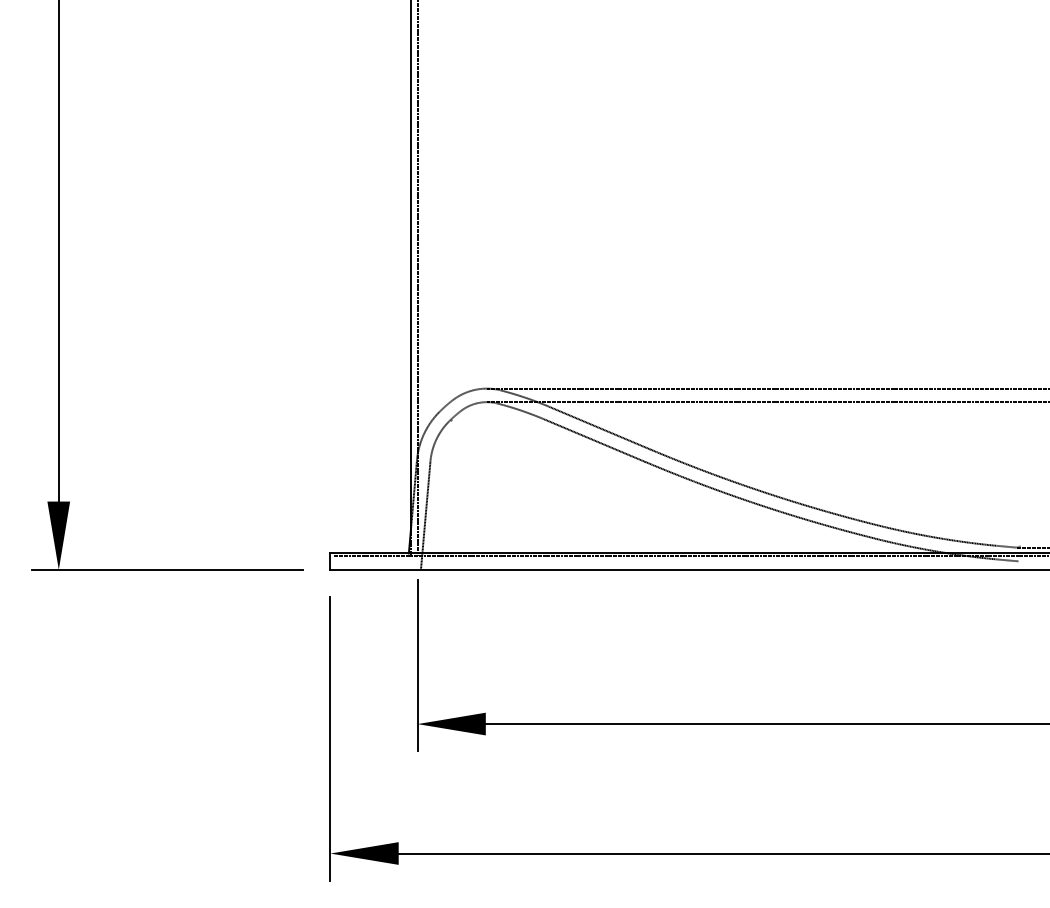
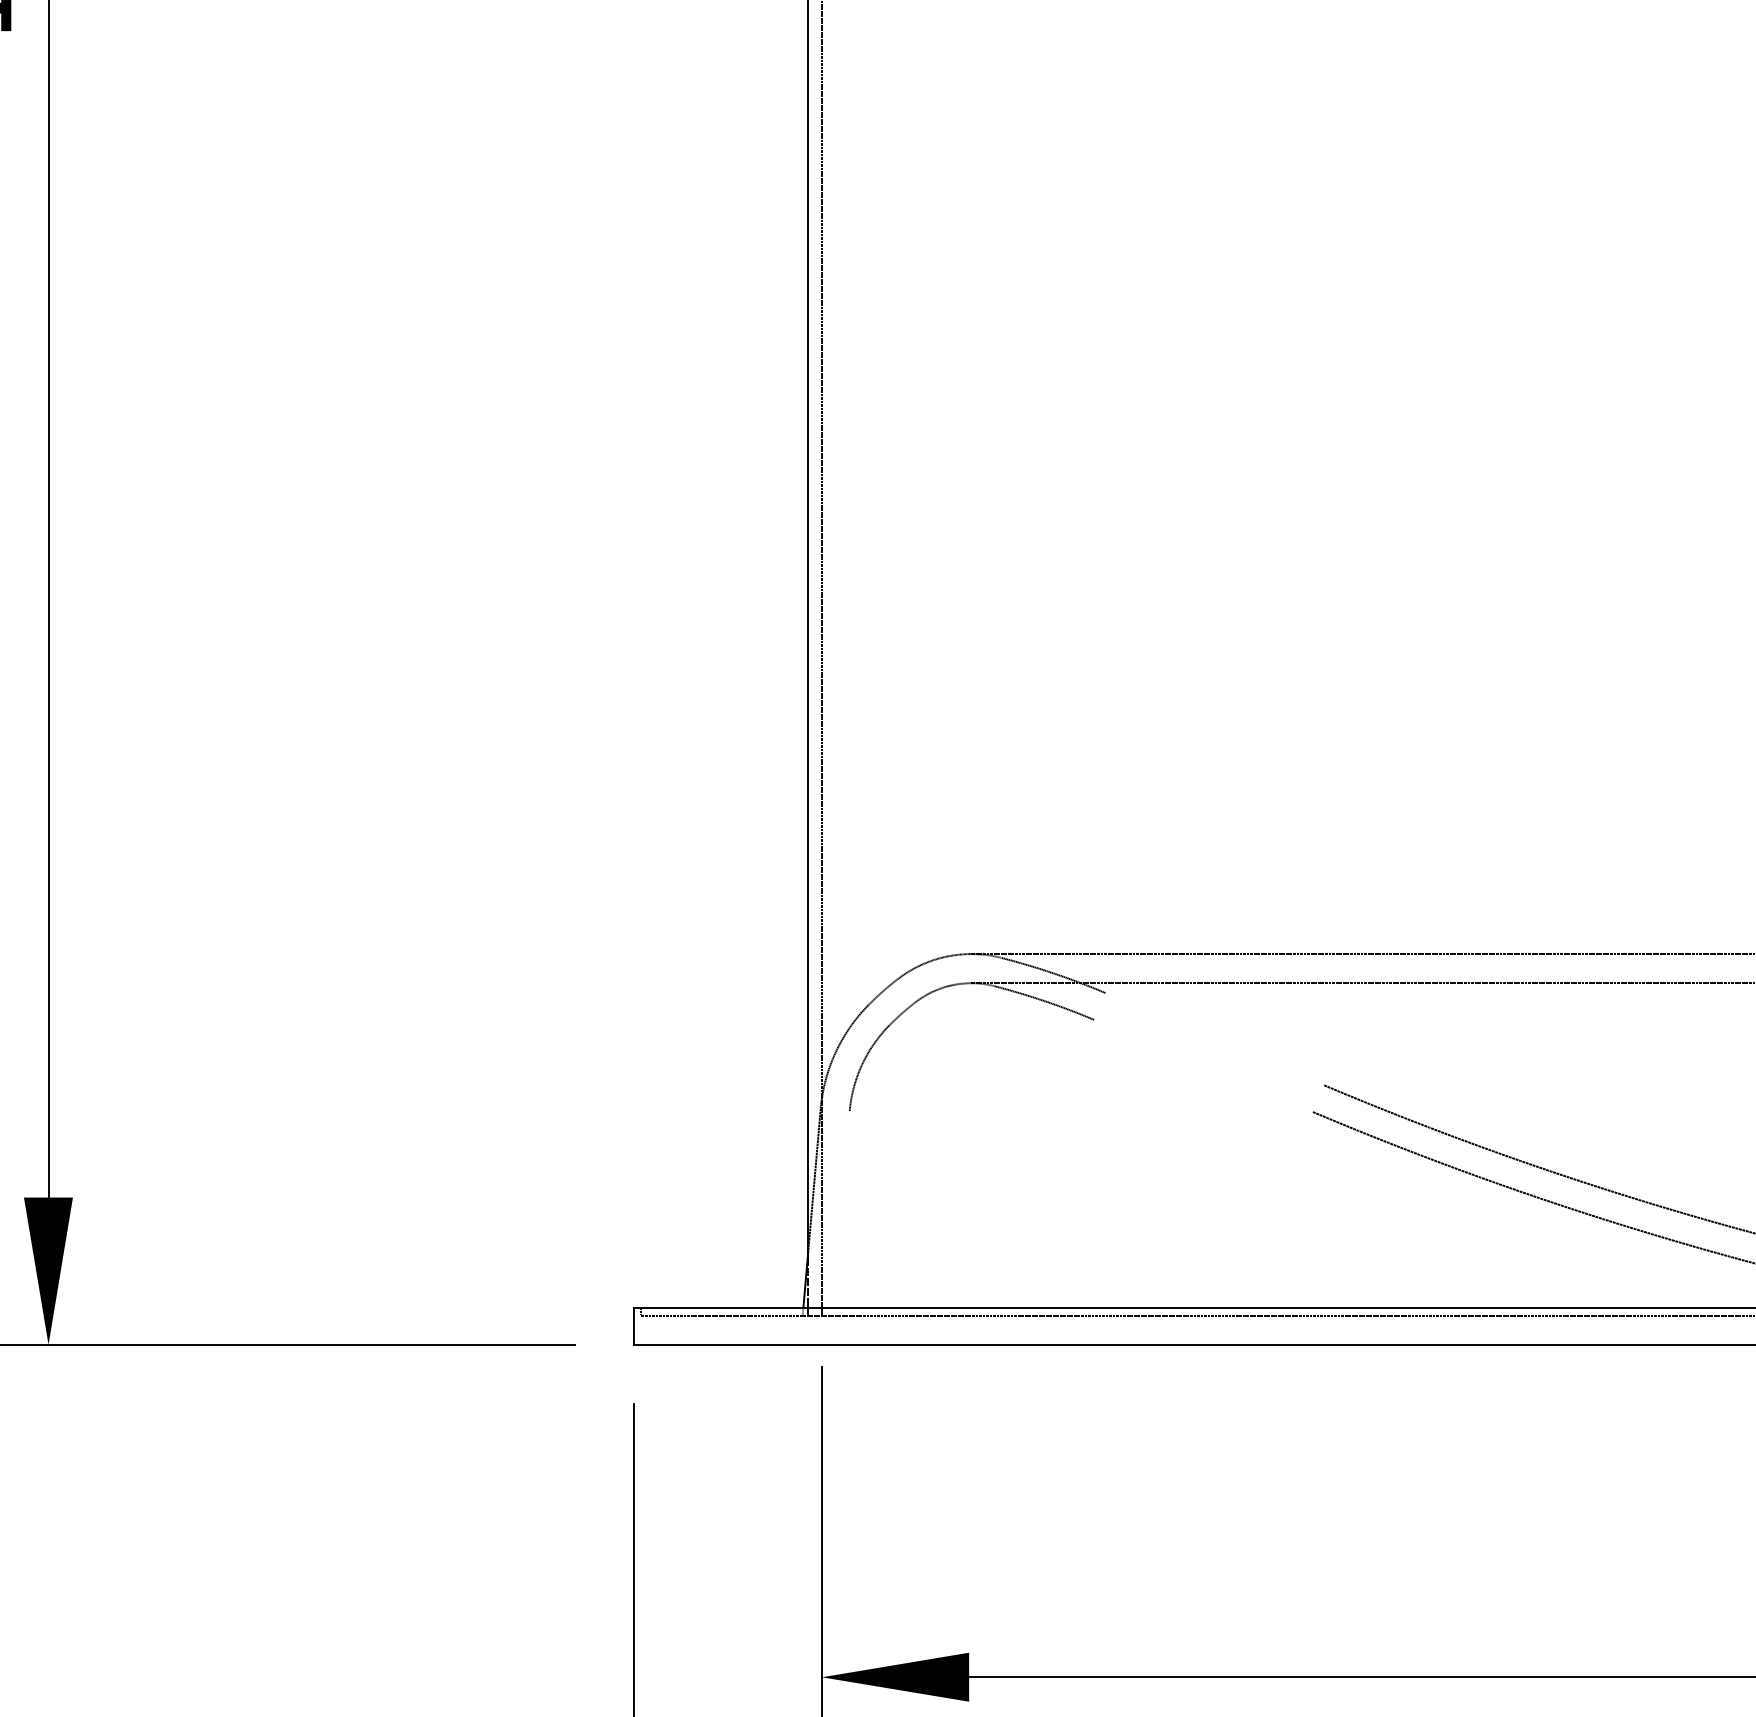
line: (599, 427) -> (1214, 1037), removed
line: (594, 440) -> (1203, 1065), removed
line: (425, 515) -> (839, 1227), removed

